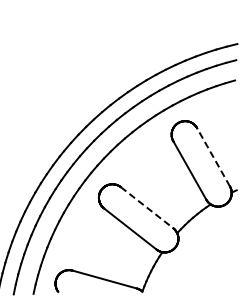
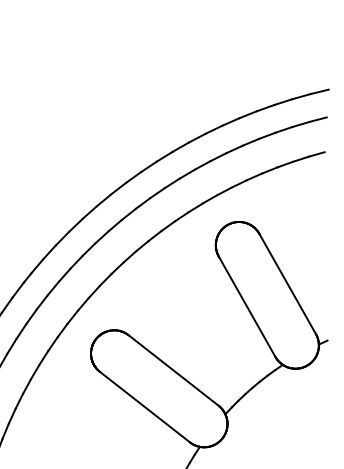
line: (213, 157) -> (287, 284), dashed -> solid
line: (147, 207) -> (174, 370), dashed -> solid

